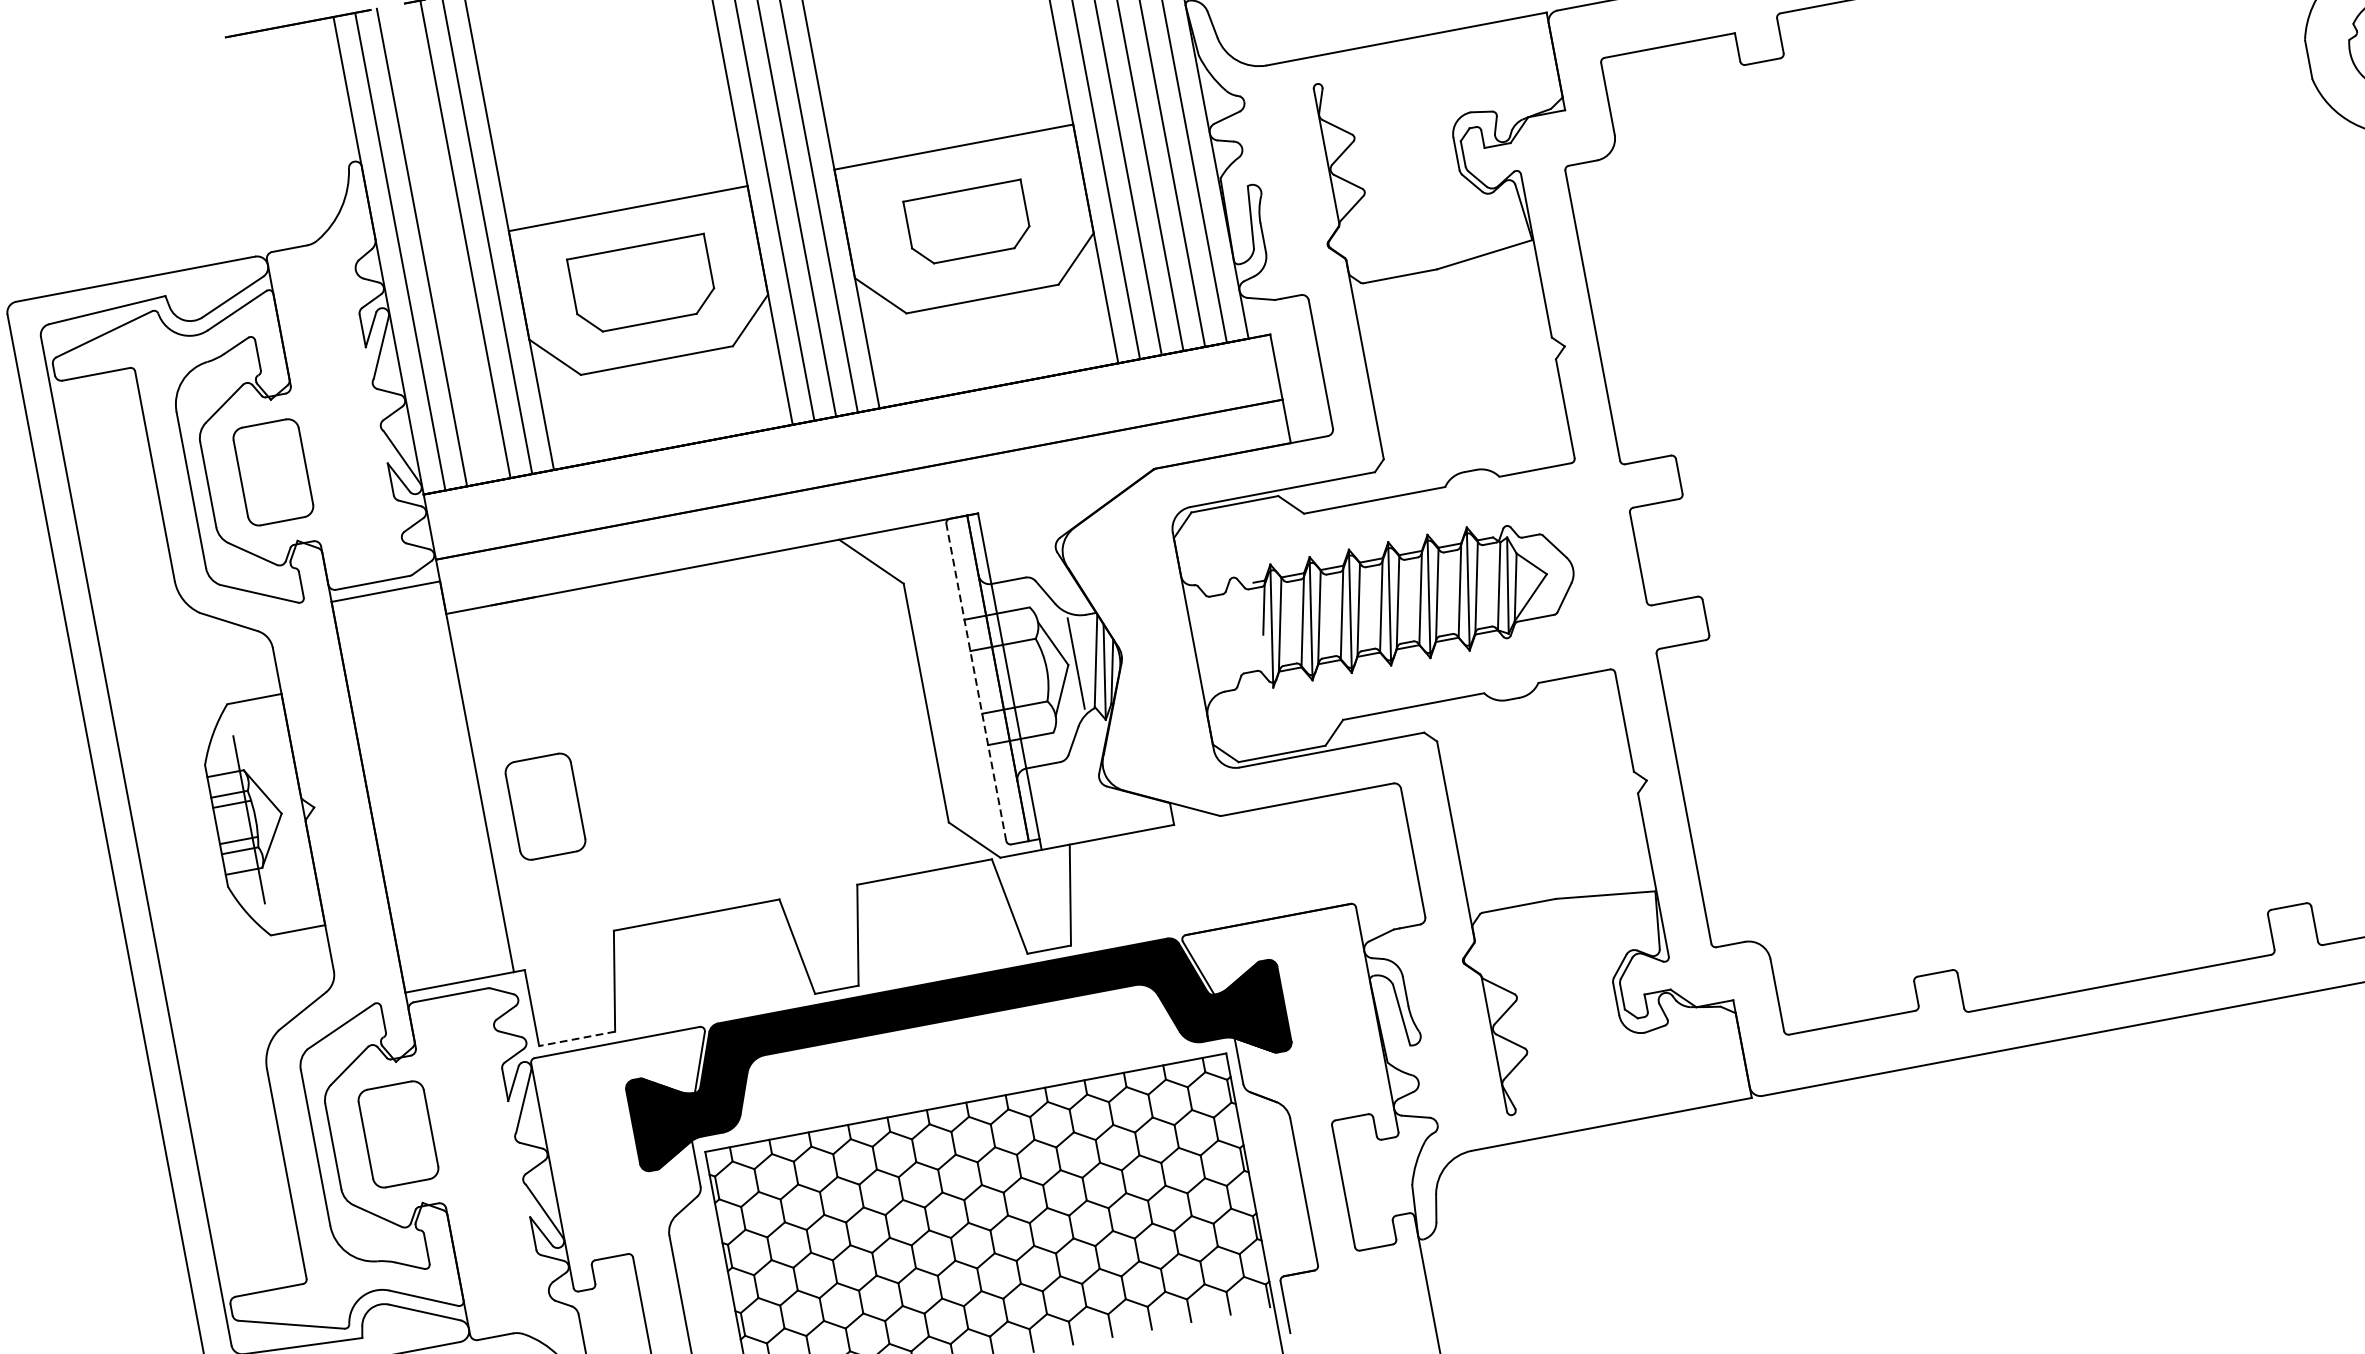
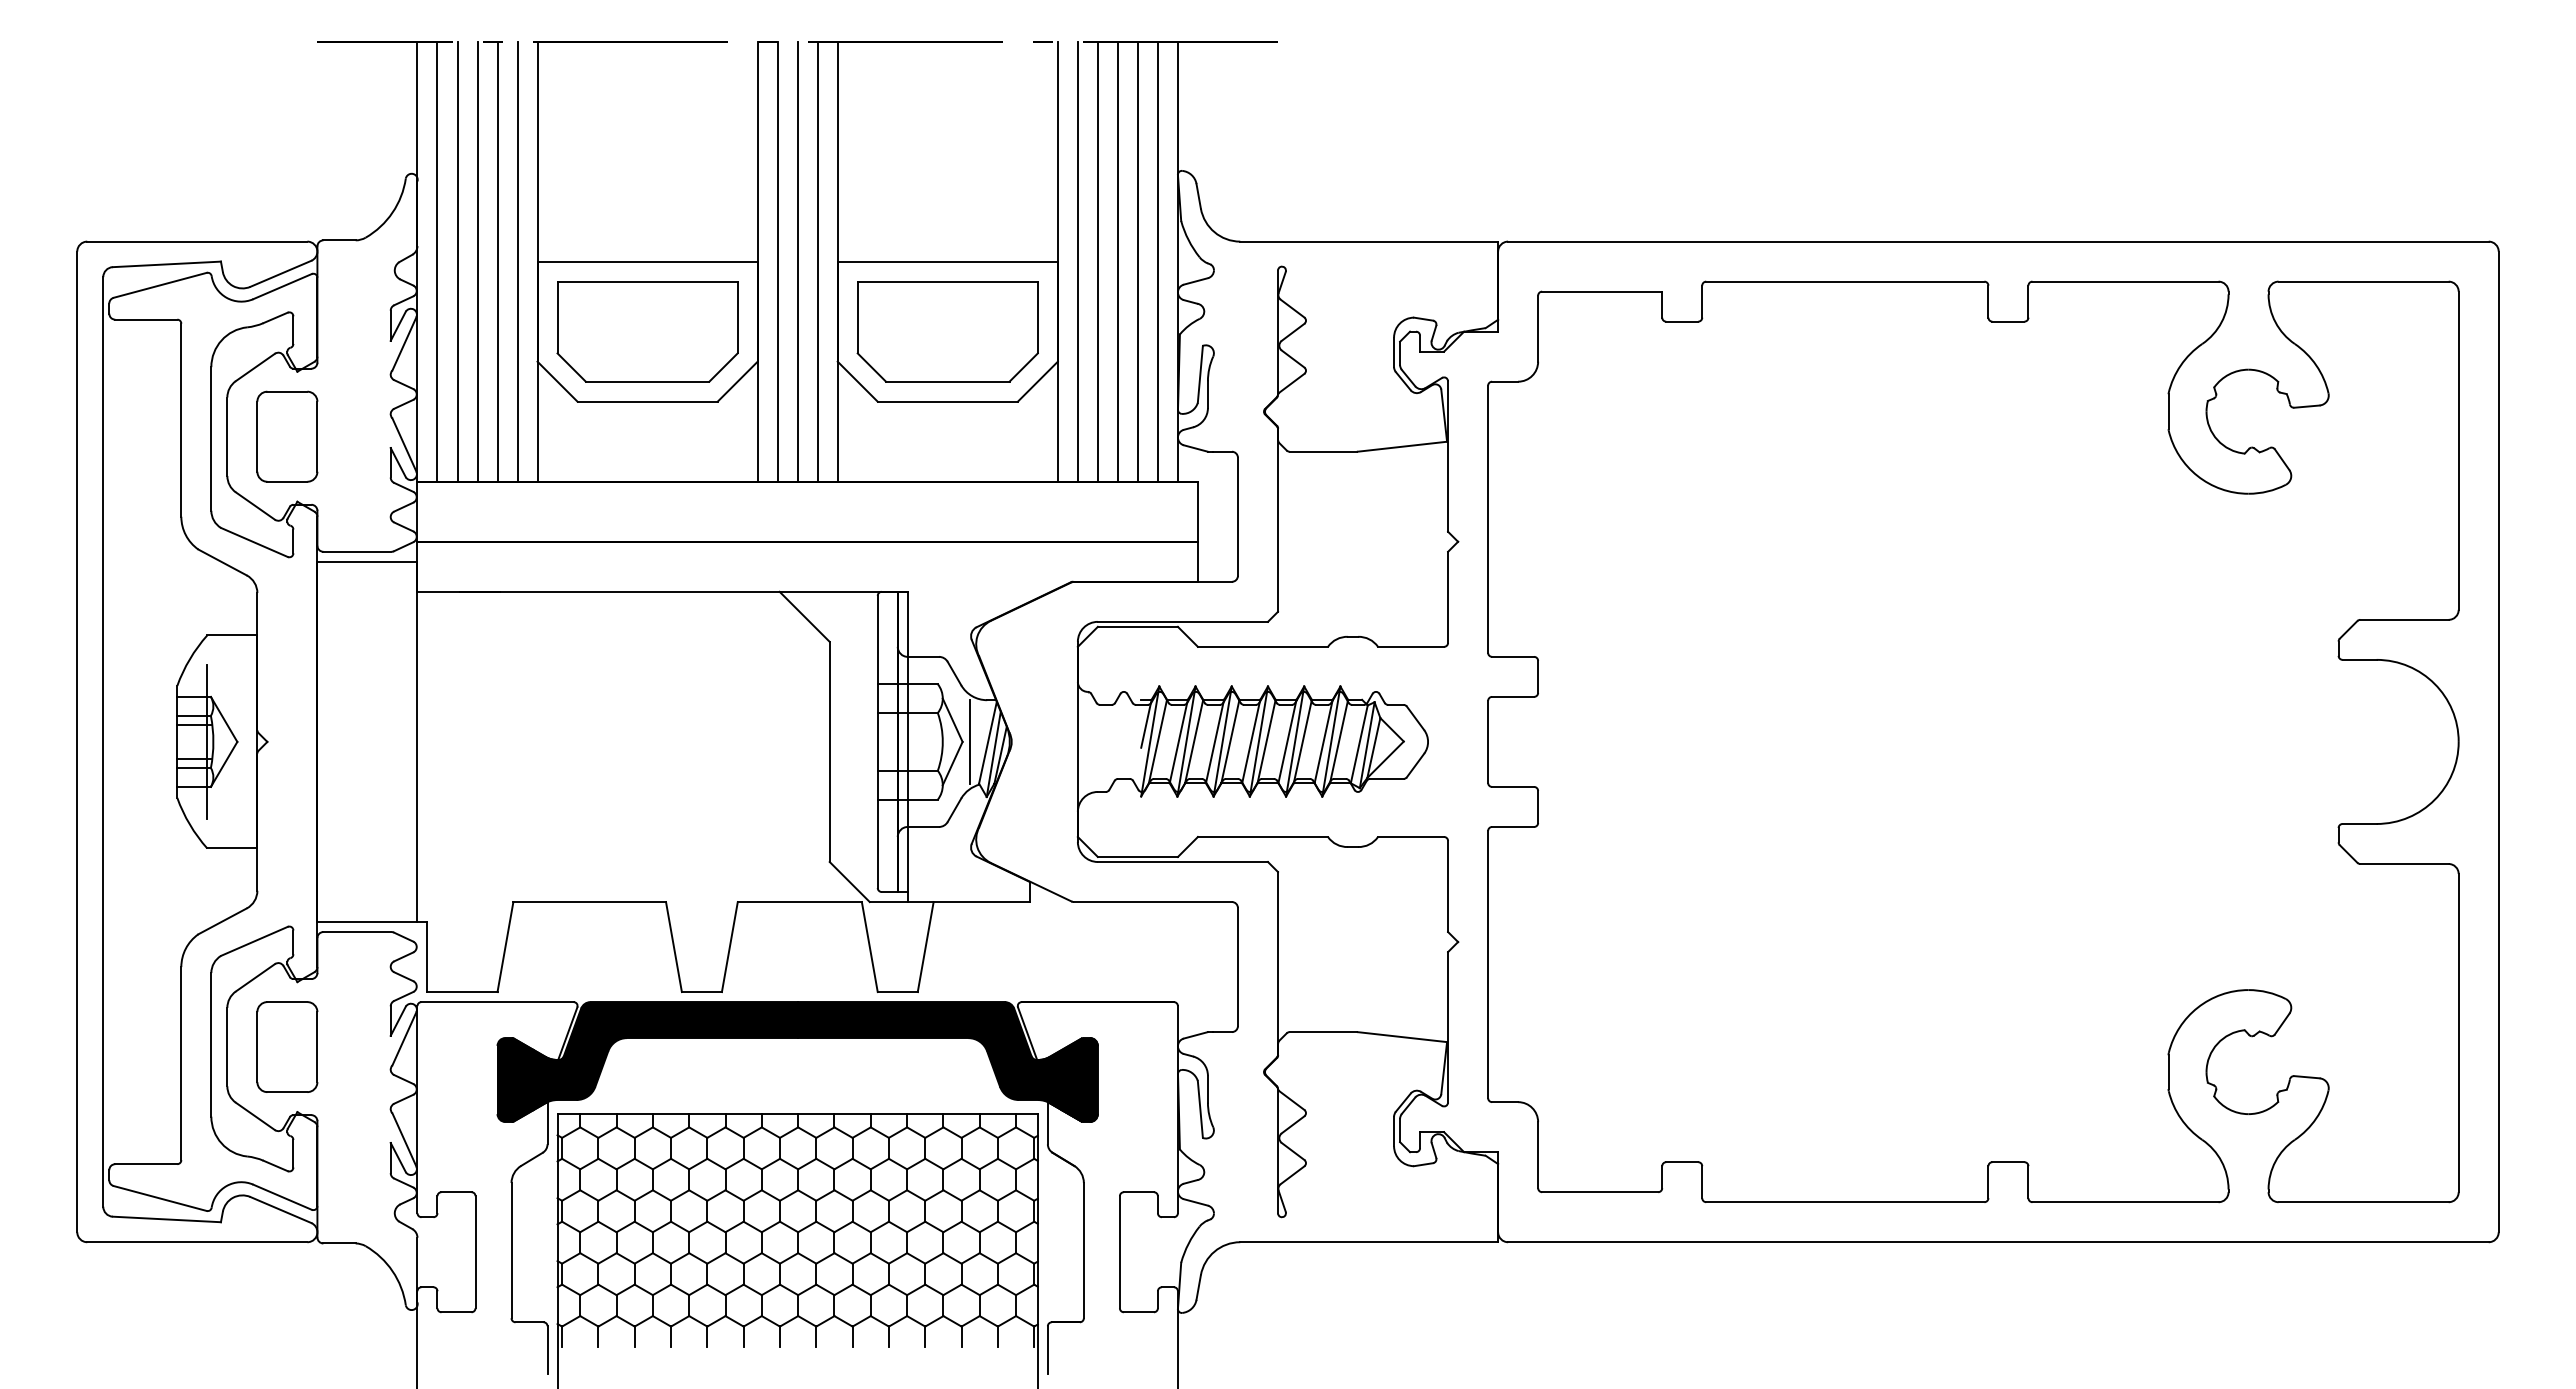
part: (967, 222) -> (947, 331), size x1.67
line: (443, 243) -> (477, 261), added
part: (642, 284) -> (647, 331), size x1.43
line: (975, 682) -> (877, 741), dashed -> solid
part: (545, 806) -> (473, 779), removed
line: (577, 1039) -> (462, 992), dashed -> solid

